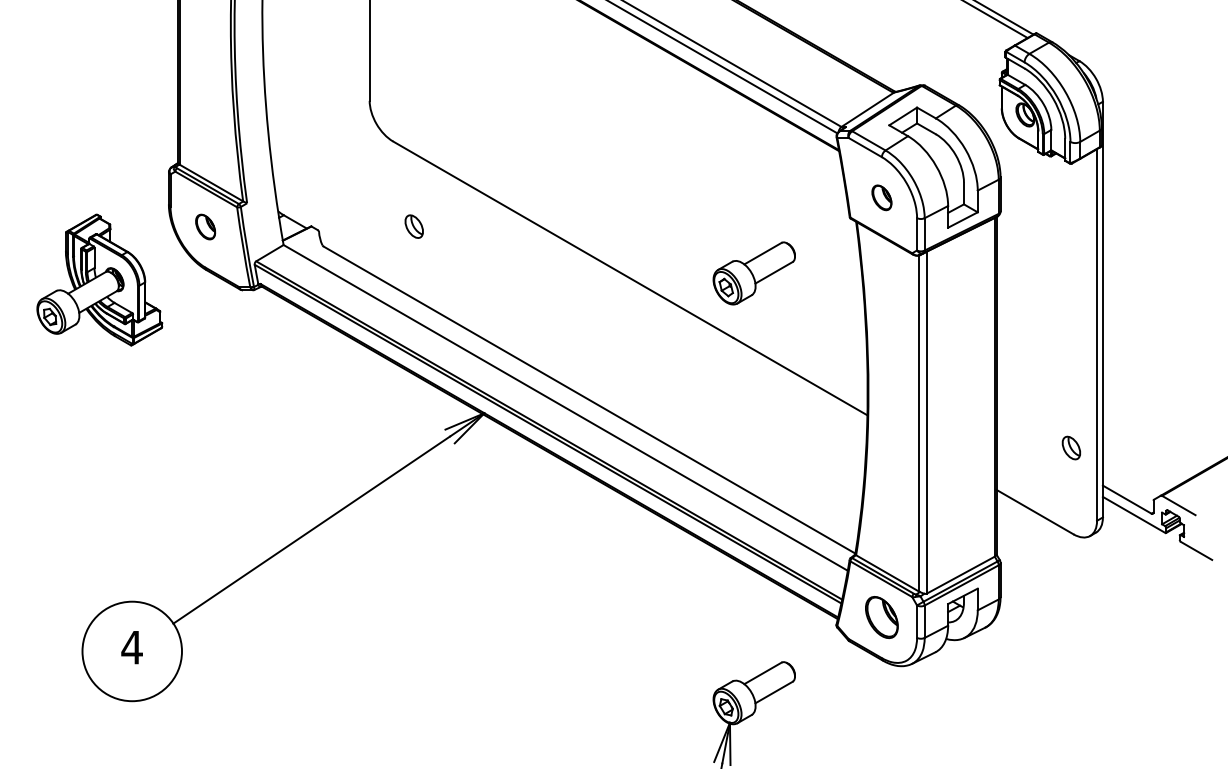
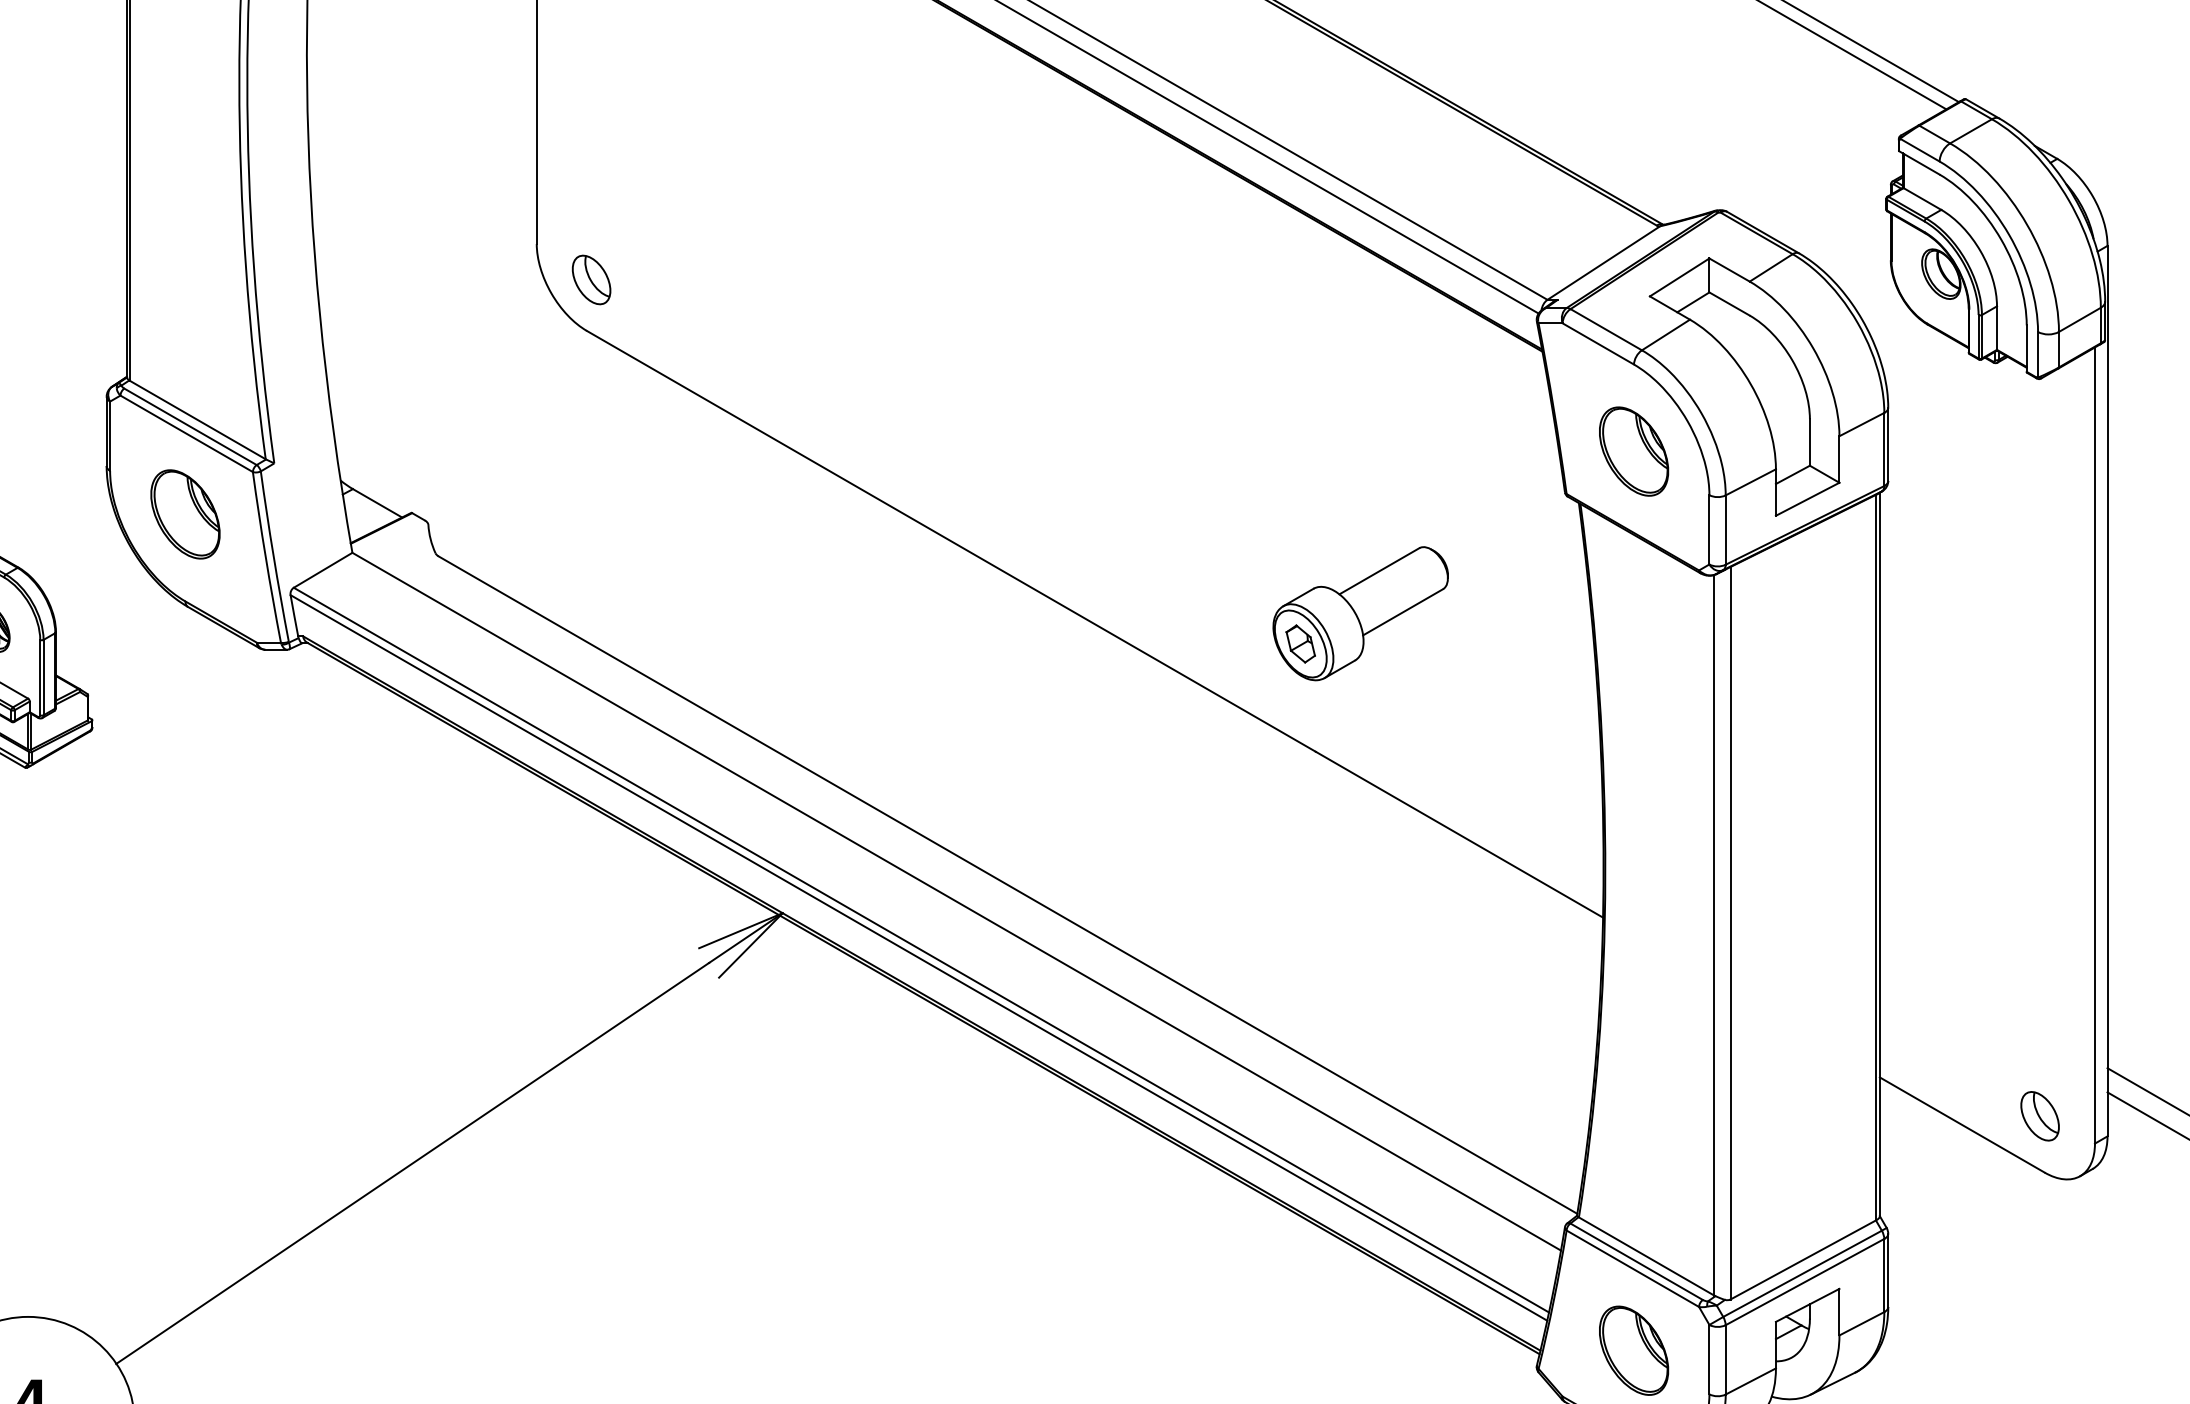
part: (881, 197) -> (1633, 450), size x1.67
part: (205, 226) -> (185, 513), size x1.67
part: (413, 226) -> (589, 279), moved
part: (1070, 447) -> (2038, 1115), moved

